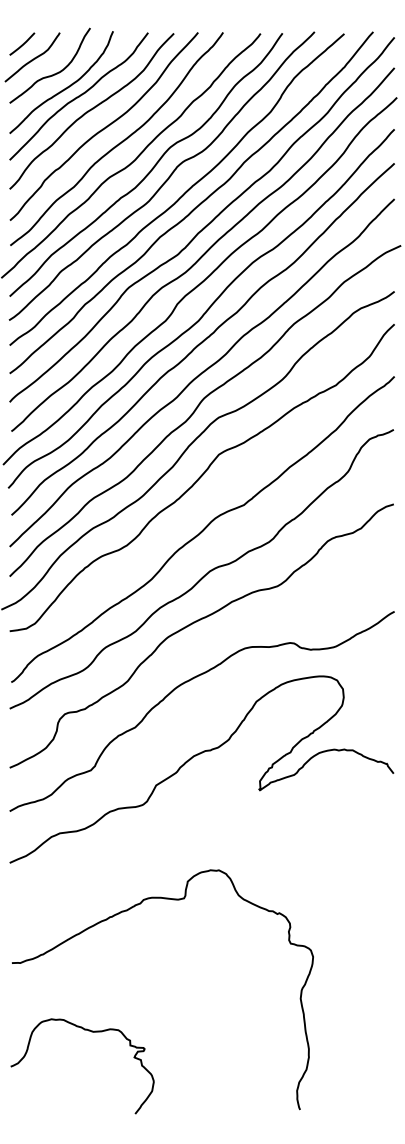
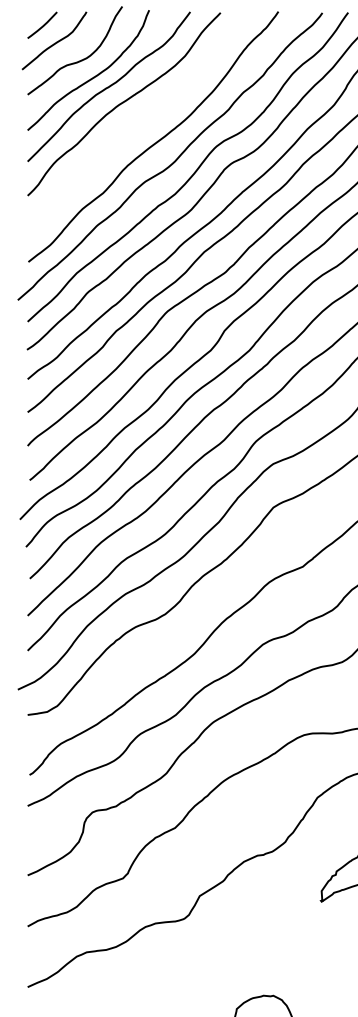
curve: (104, 127) -> (139, 123), removed

